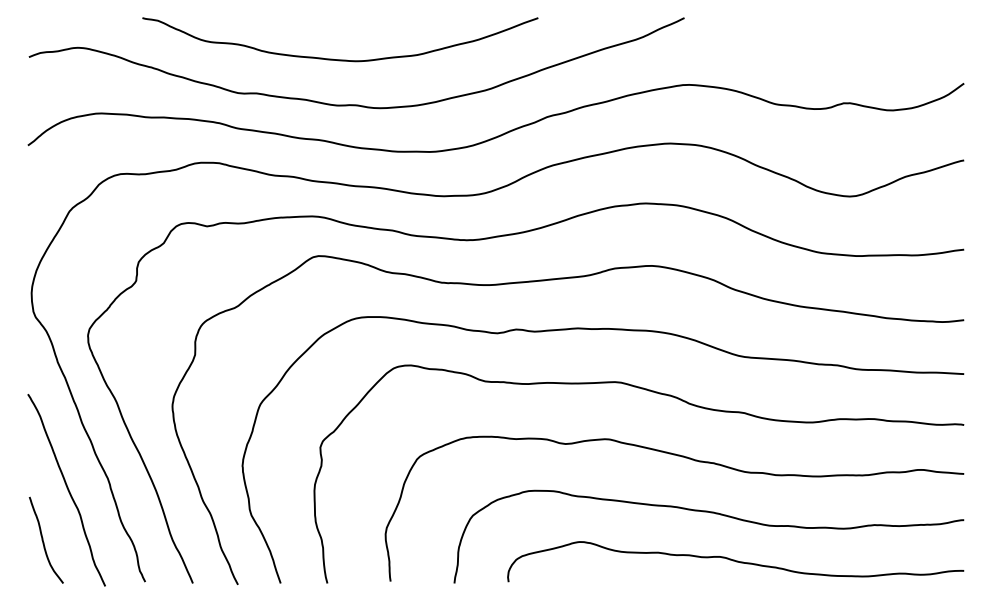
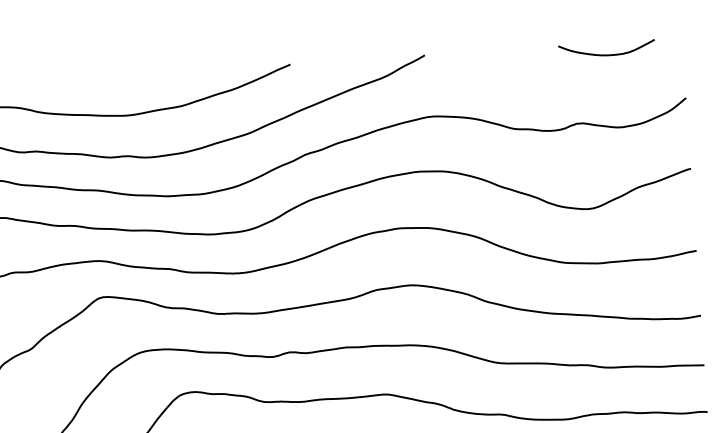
curve: (881, 30) -> (606, 54), added

